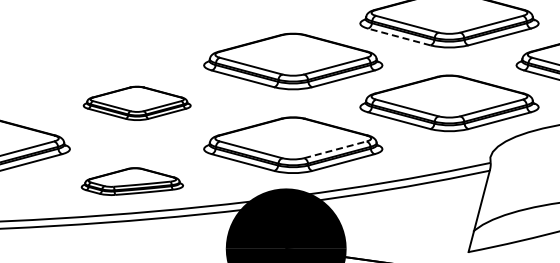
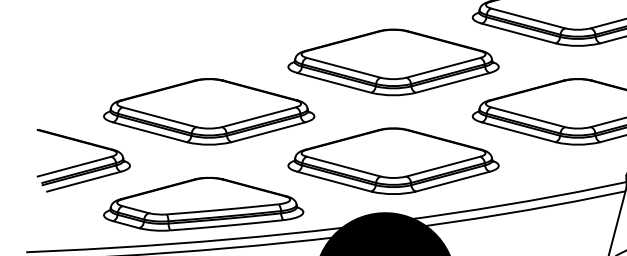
line: (398, 36) -> (517, 32), dashed -> solid
part: (137, 103) -> (209, 111), size x1.67
line: (335, 149) -> (443, 166), dashed -> solid
part: (132, 181) -> (203, 204), size x1.67

